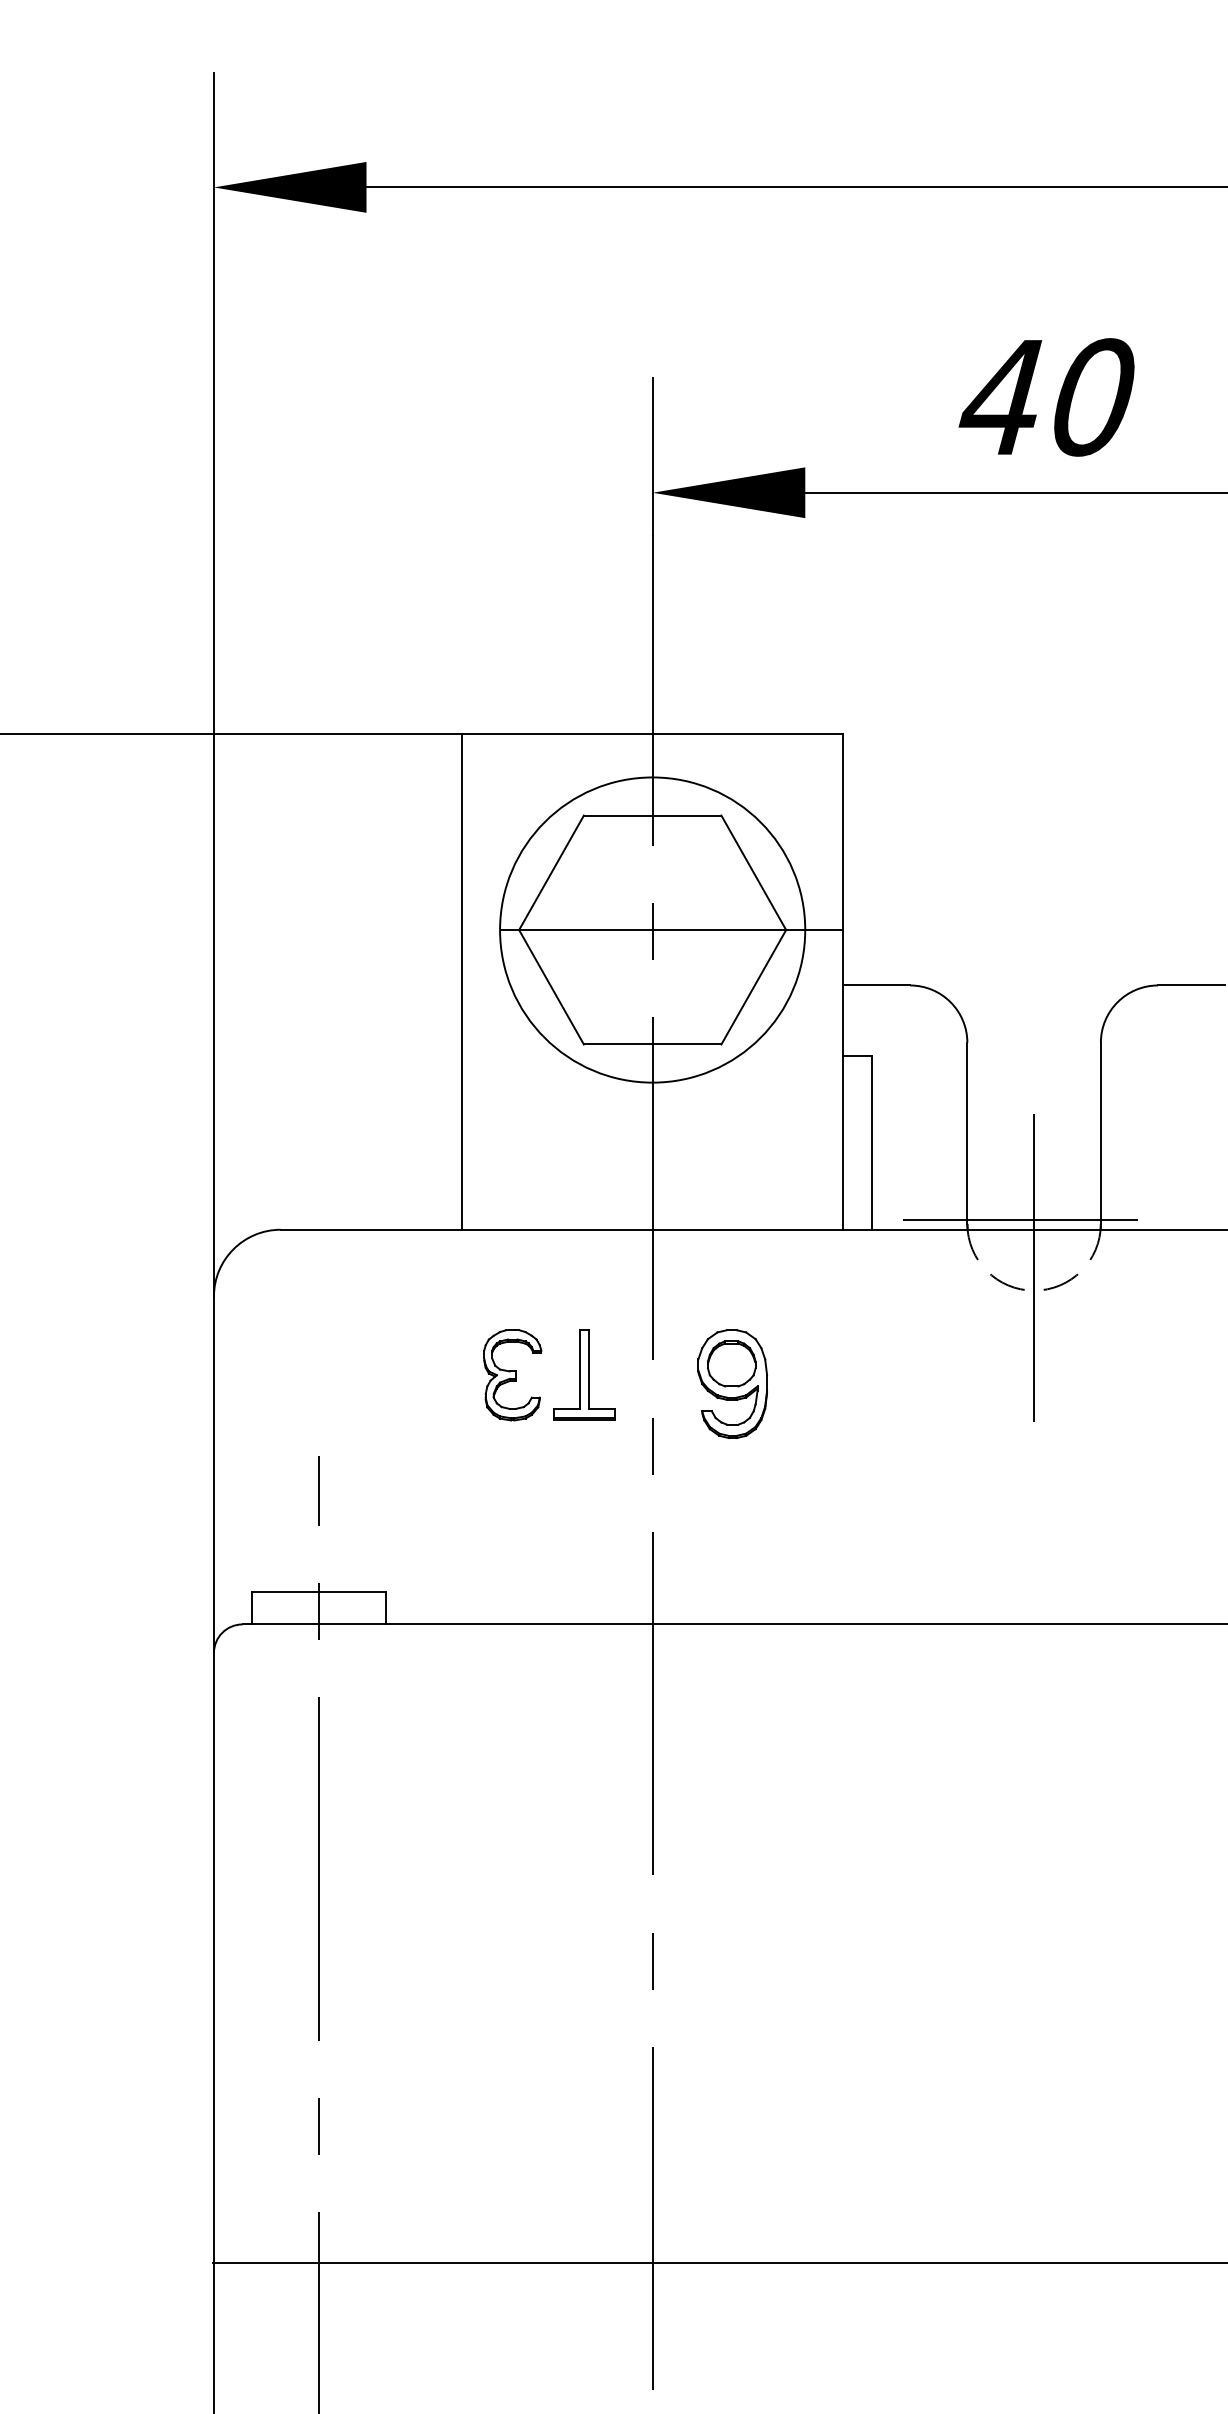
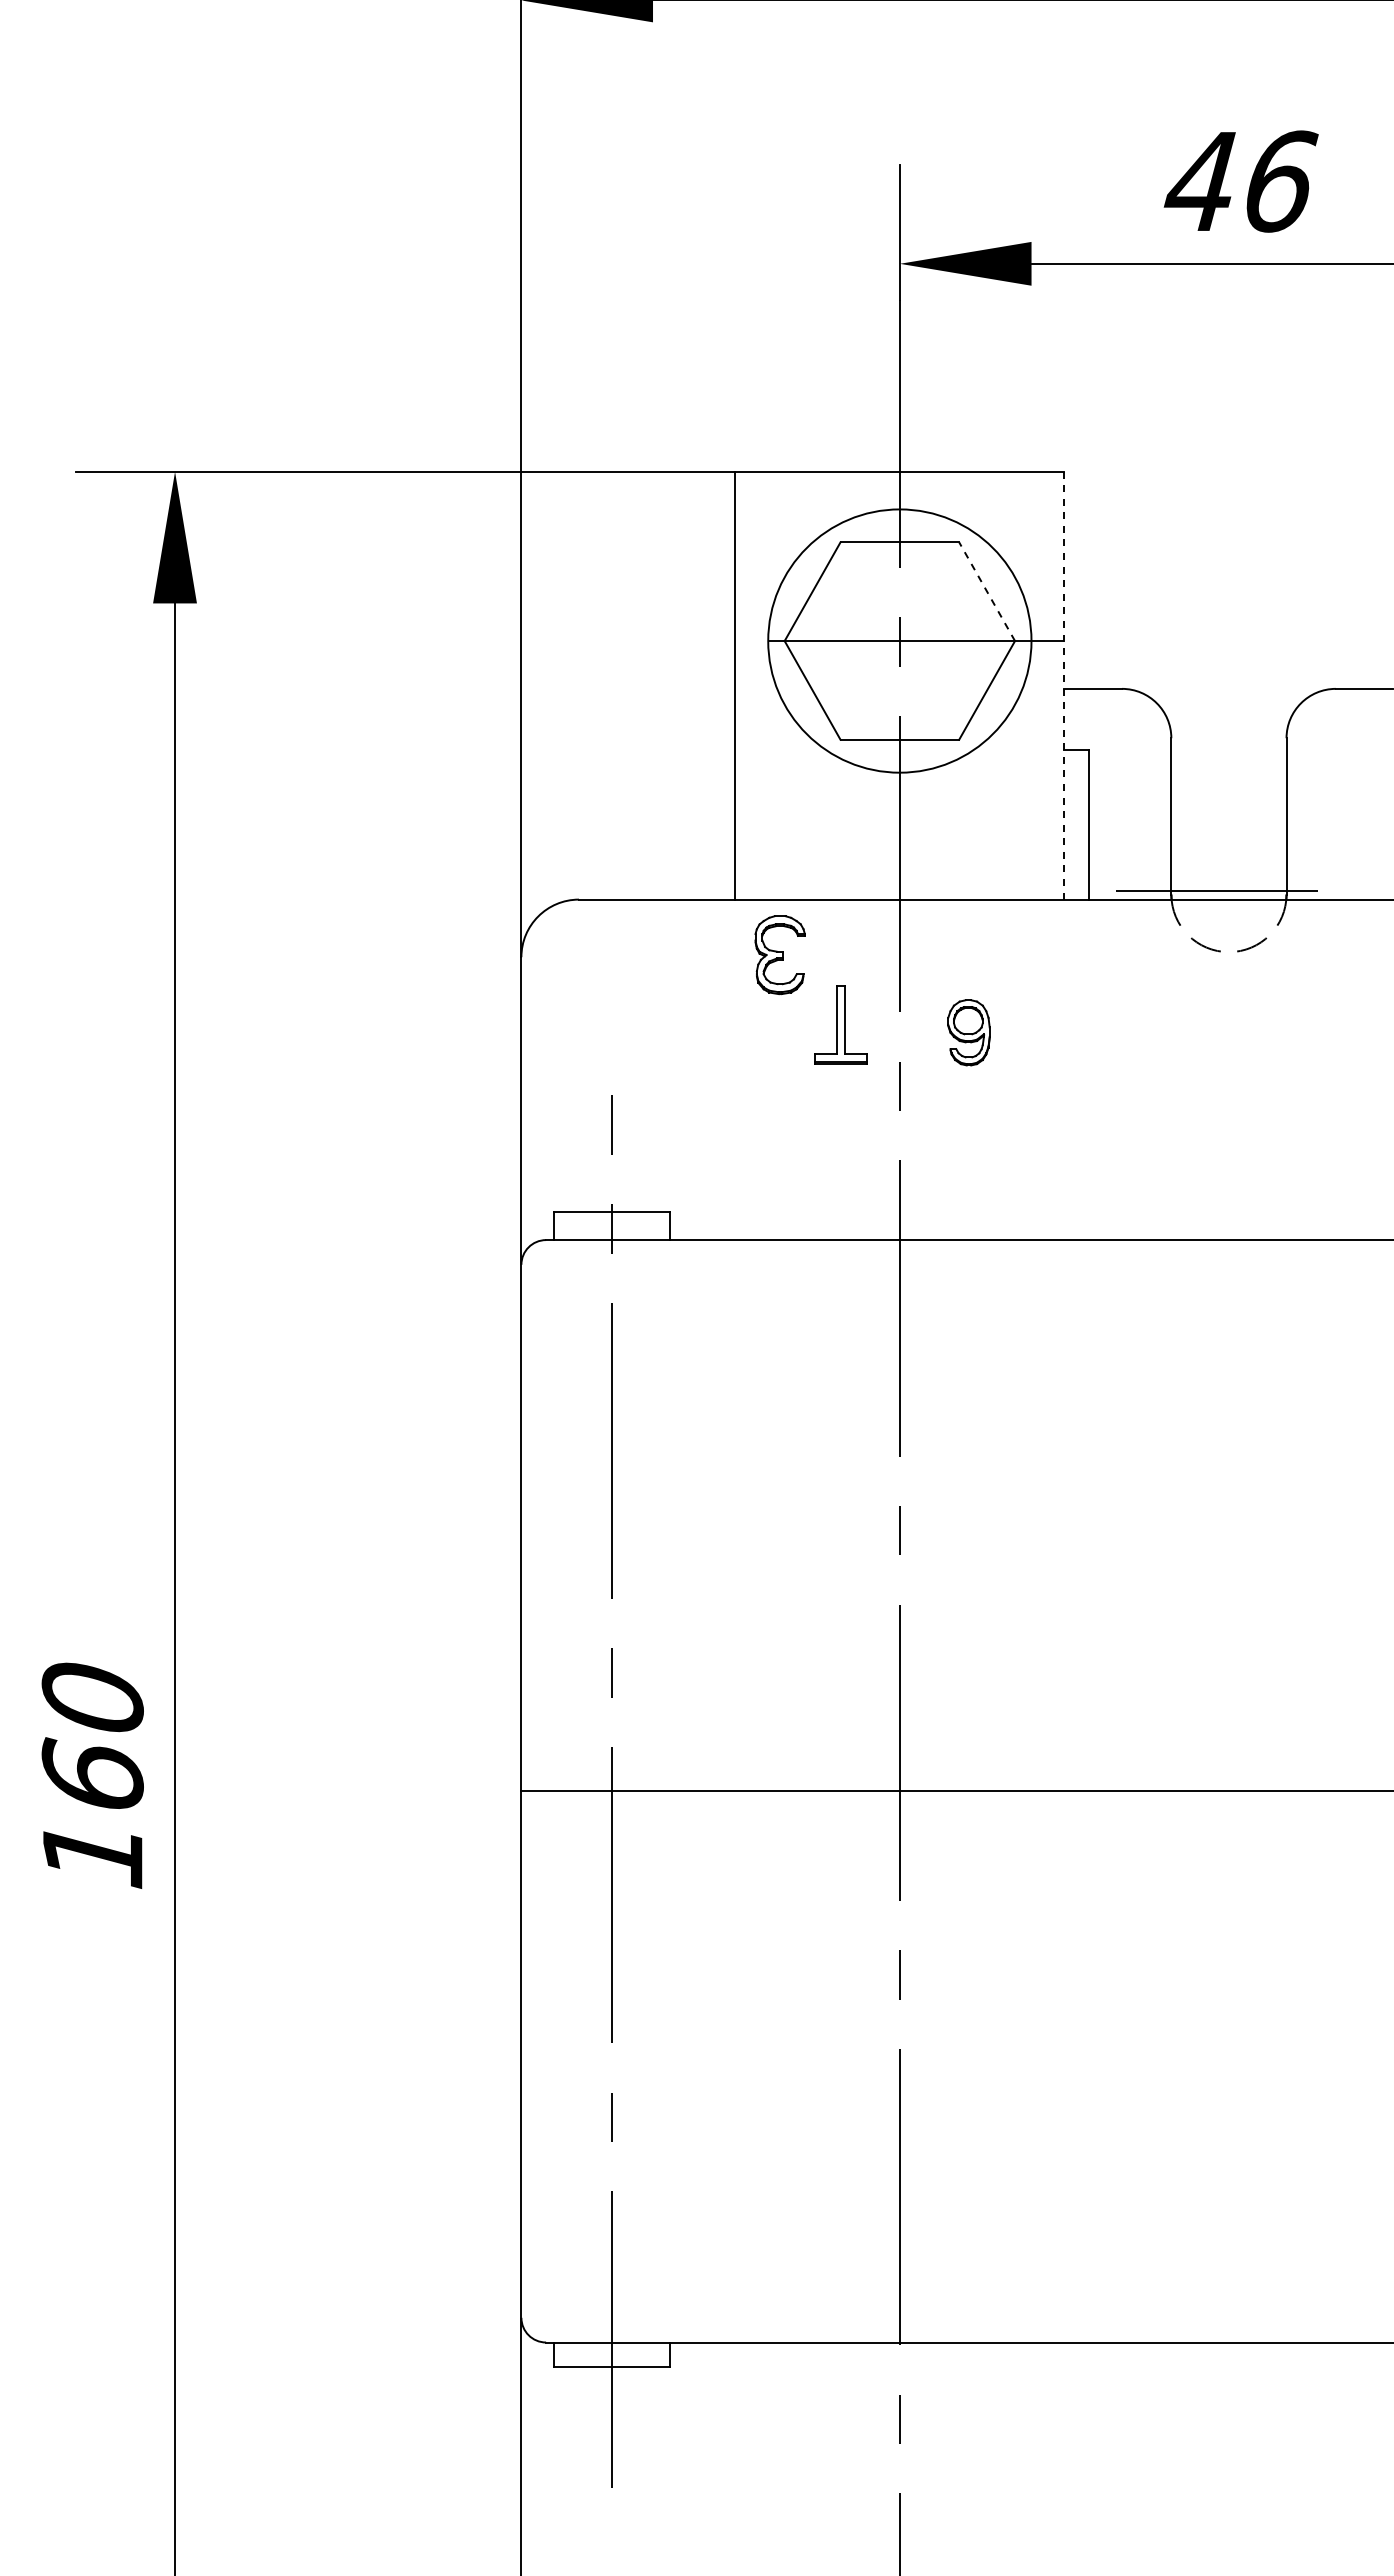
text: (1096, 397) -> (1282, 181), 40 -> 46
line: (754, 872) -> (987, 591), solid -> dashed
line: (843, 981) -> (1064, 685), solid -> dashed
line: (1033, 1267) -> (1228, 932), removed
part: (511, 1375) -> (779, 955), moved
part: (732, 1383) -> (968, 1032), size x0.7

